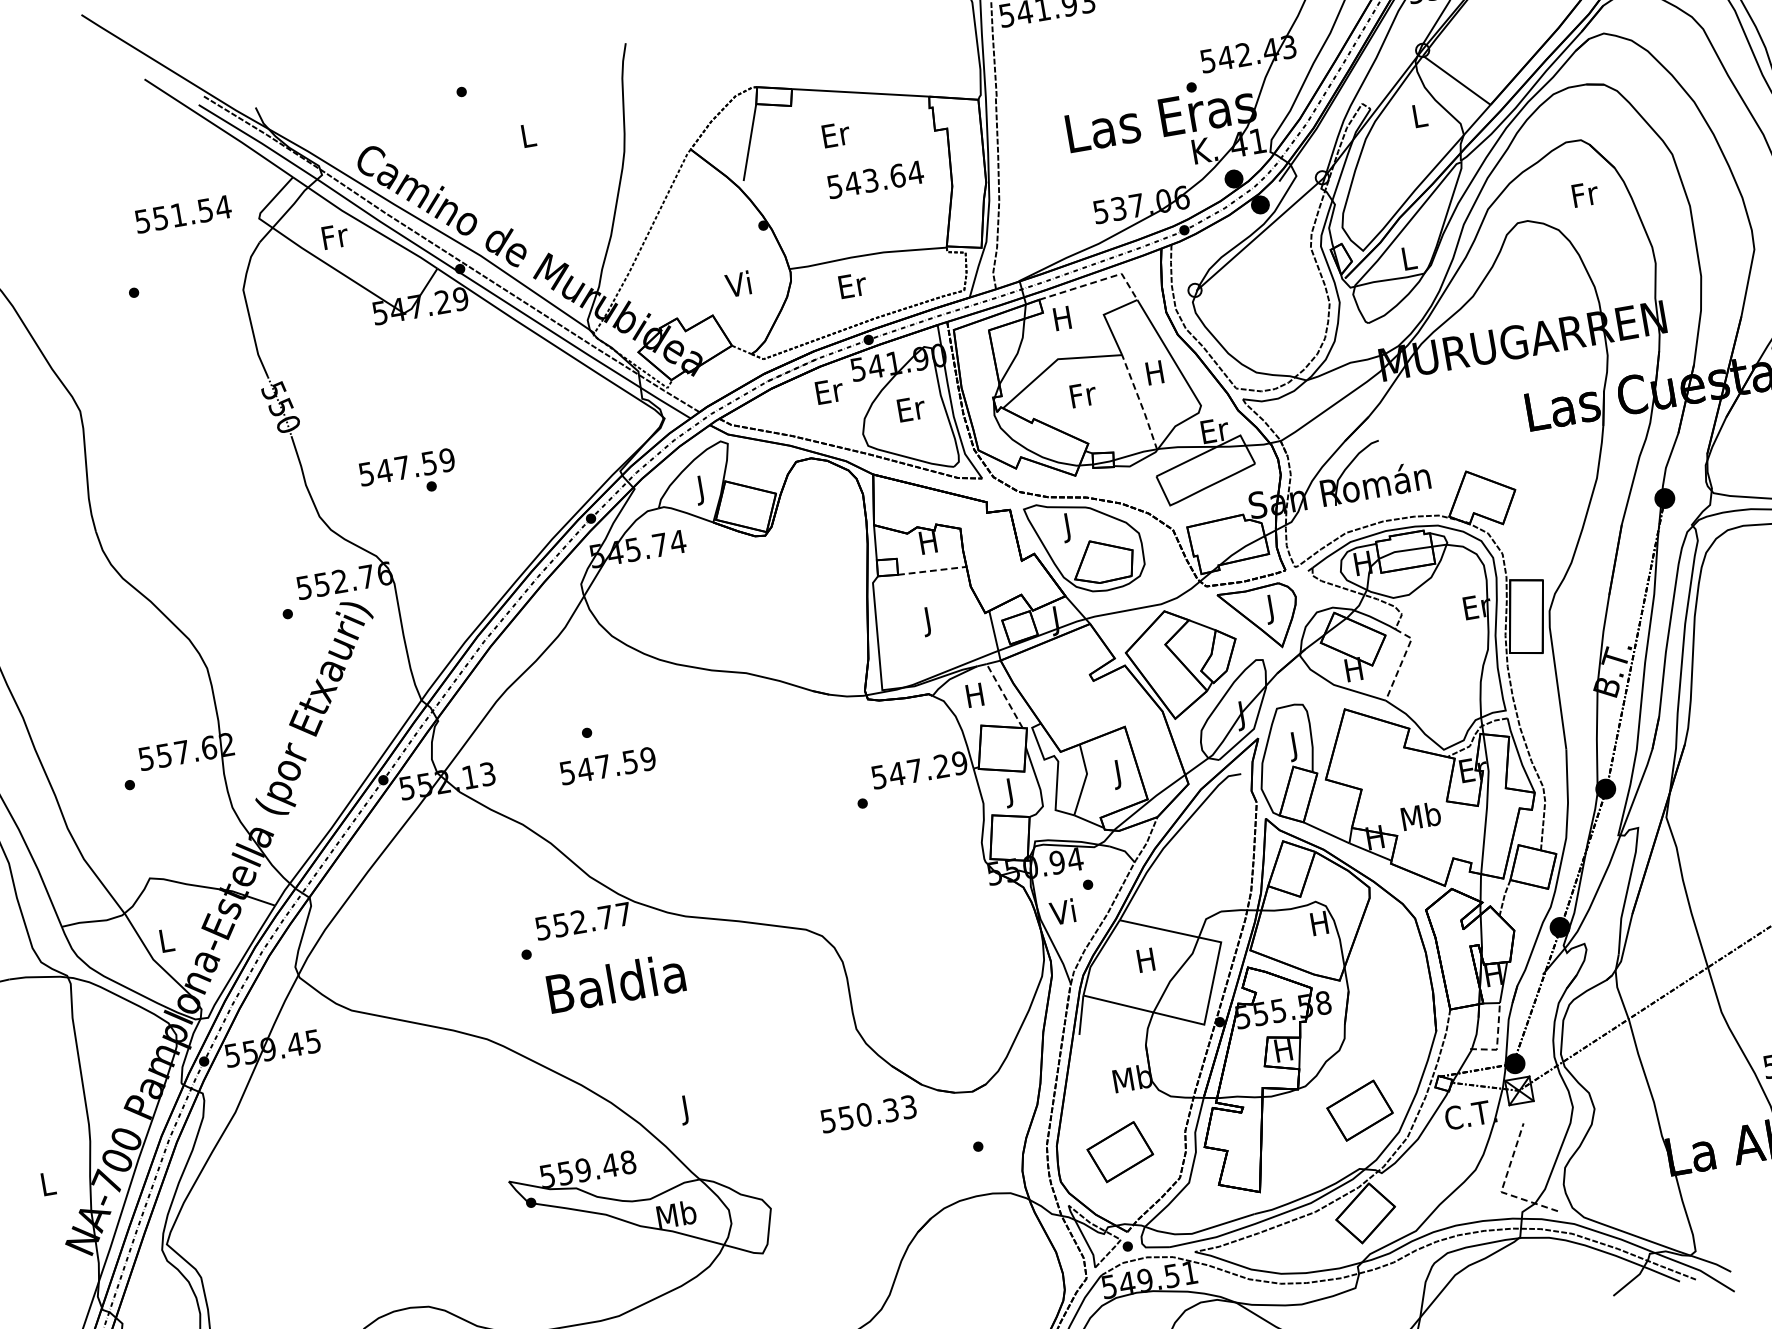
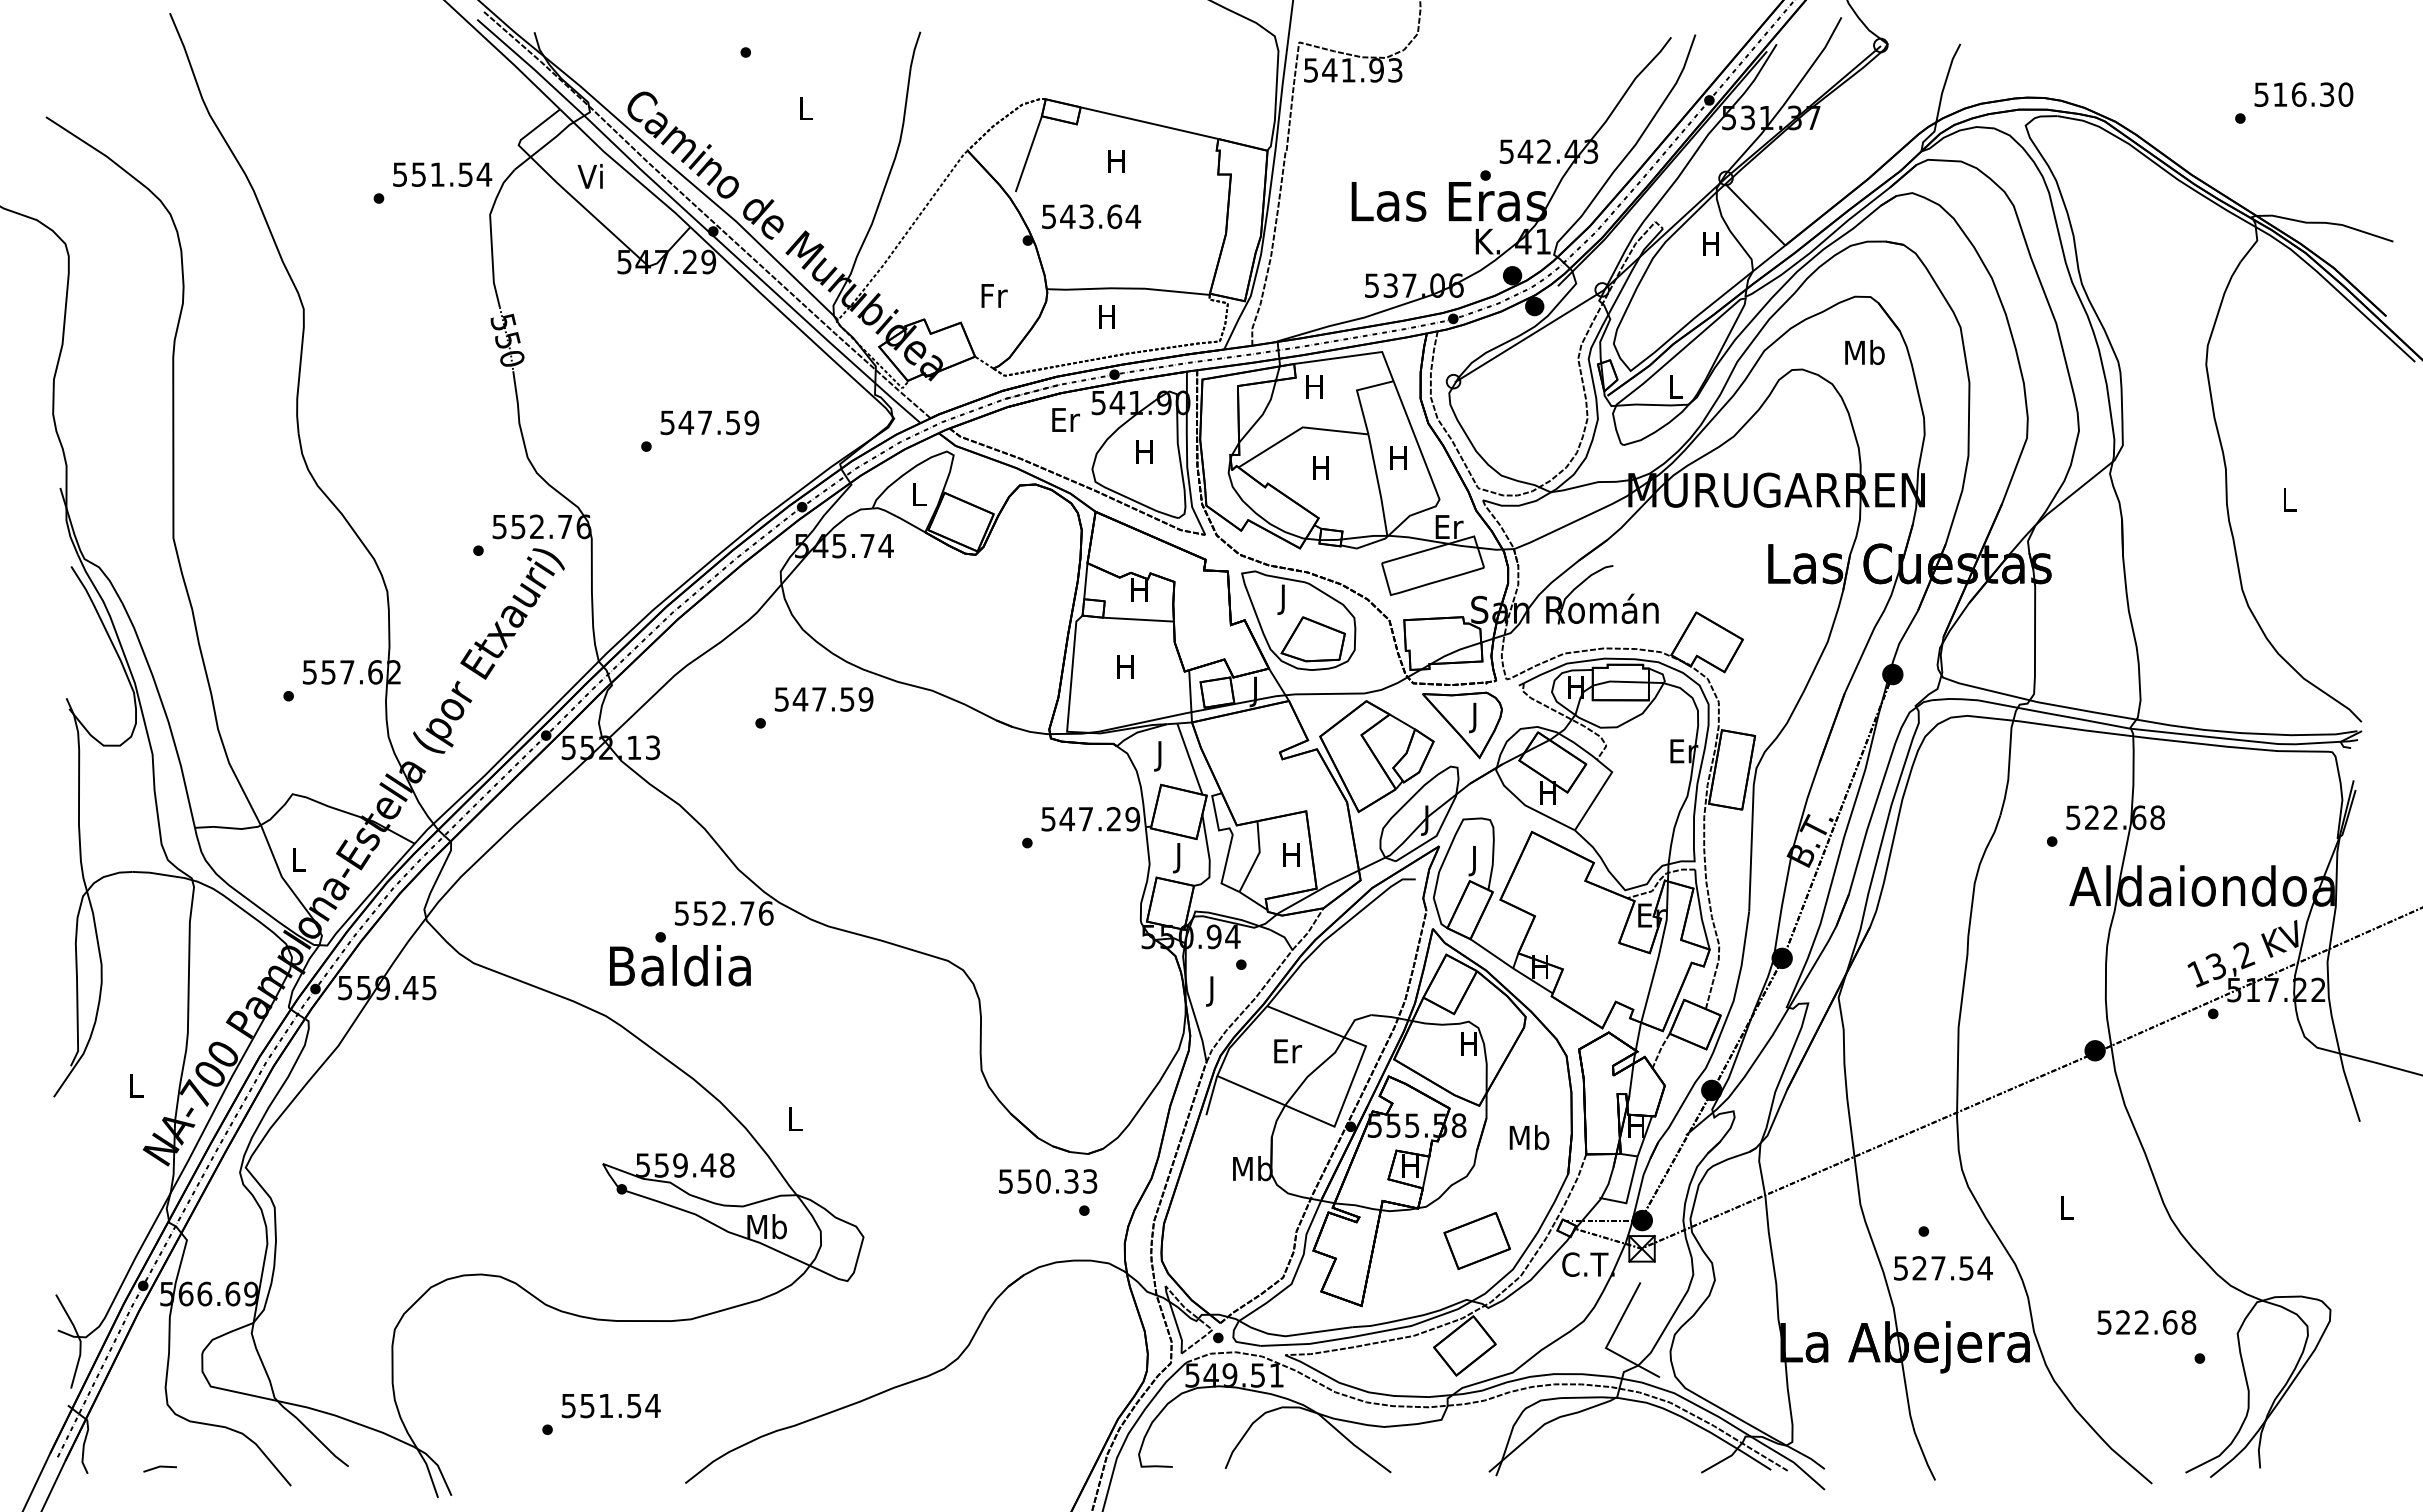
text: (1418, 115) -> (1710, 243), L -> H
text: (836, 134) -> (1117, 161), Er -> H
text: (875, 179) -> (1091, 216), moved
text: (1584, 194) -> (1864, 352), Fr -> Mb
text: (183, 214) -> (442, 174), moved
text: (334, 235) -> (591, 175), Fr -> Vi
line: (1095, 281) -> (1354, 355), dashed -> solid
text: (739, 284) -> (993, 295), Vi -> Fr
text: (853, 285) -> (1108, 316), Er -> H
text: (1083, 394) -> (1322, 467), Fr -> H
line: (1140, 403) -> (1378, 486), dashed -> solid
text: (911, 408) -> (1145, 451), Er -> H
text: (406, 466) -> (709, 422), moved
text: (702, 489) -> (919, 497), J -> L
line: (933, 570) -> (1139, 619), dashed -> solid
text: (928, 621) -> (1125, 670), J -> H
line: (1402, 660) -> (1598, 792), dashed -> solid
line: (1004, 696) -> (1189, 759), dashed -> solid
text: (975, 698) -> (1159, 756), H -> J
text: (607, 766) -> (823, 699), moved
text: (1118, 774) -> (1291, 858), J -> H
text: (1421, 816) -> (1529, 1137), moved
text: (624, 914) -> (766, 913), 552.77 -> 552.76
text: (1062, 914) -> (1210, 990), Vi -> J
text: (1147, 960) -> (1288, 1051), H -> Er
text: (616, 982) -> (680, 965), moved
line: (1497, 1040) -> (1628, 1193), dashed -> solid
text: (686, 1109) -> (795, 1122), J -> L
text: (869, 1114) -> (1048, 1181), moved
part: (1119, 1152) -> (1226, 1241), removed
line: (1502, 1186) -> (1608, 1342), dashed -> solid

